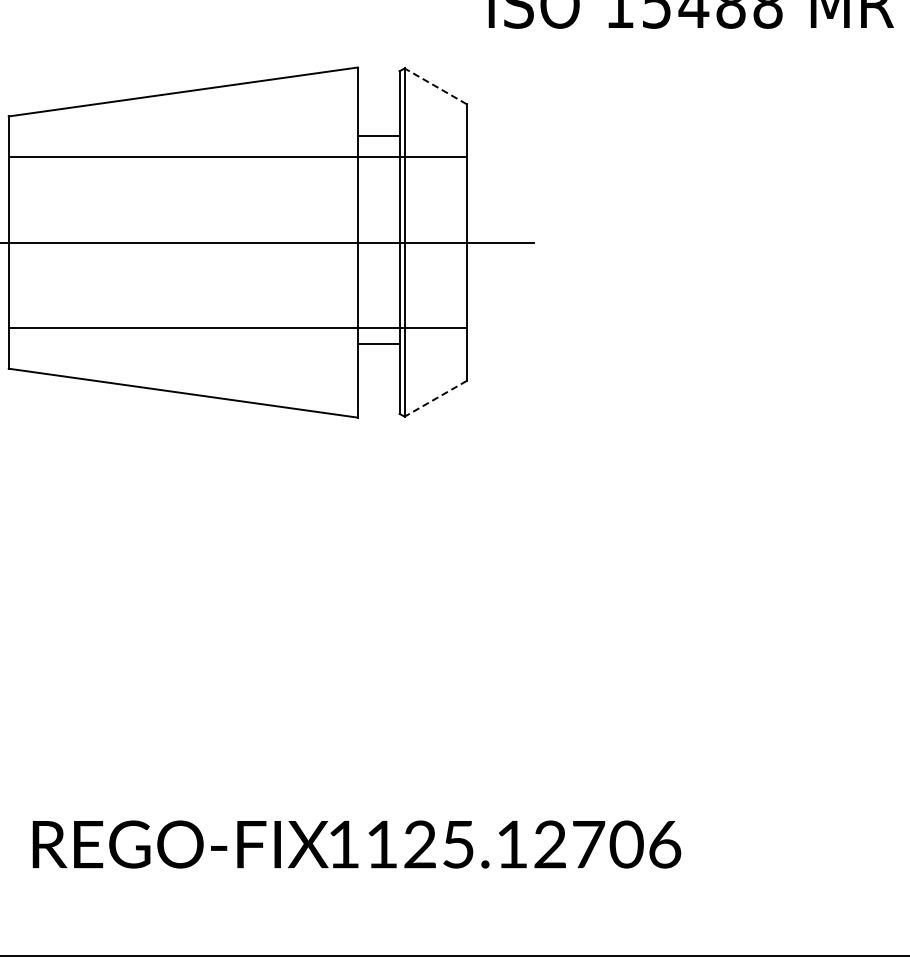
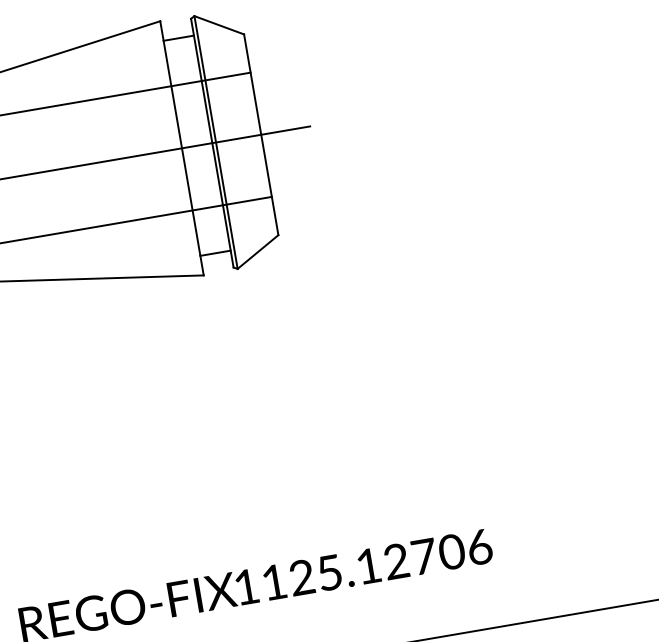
line: (435, 86) -> (219, 25), dashed -> solid
line: (378, 136) -> (178, 38), moved
line: (378, 343) -> (215, 253), moved
line: (435, 398) -> (257, 251), dashed -> solid

